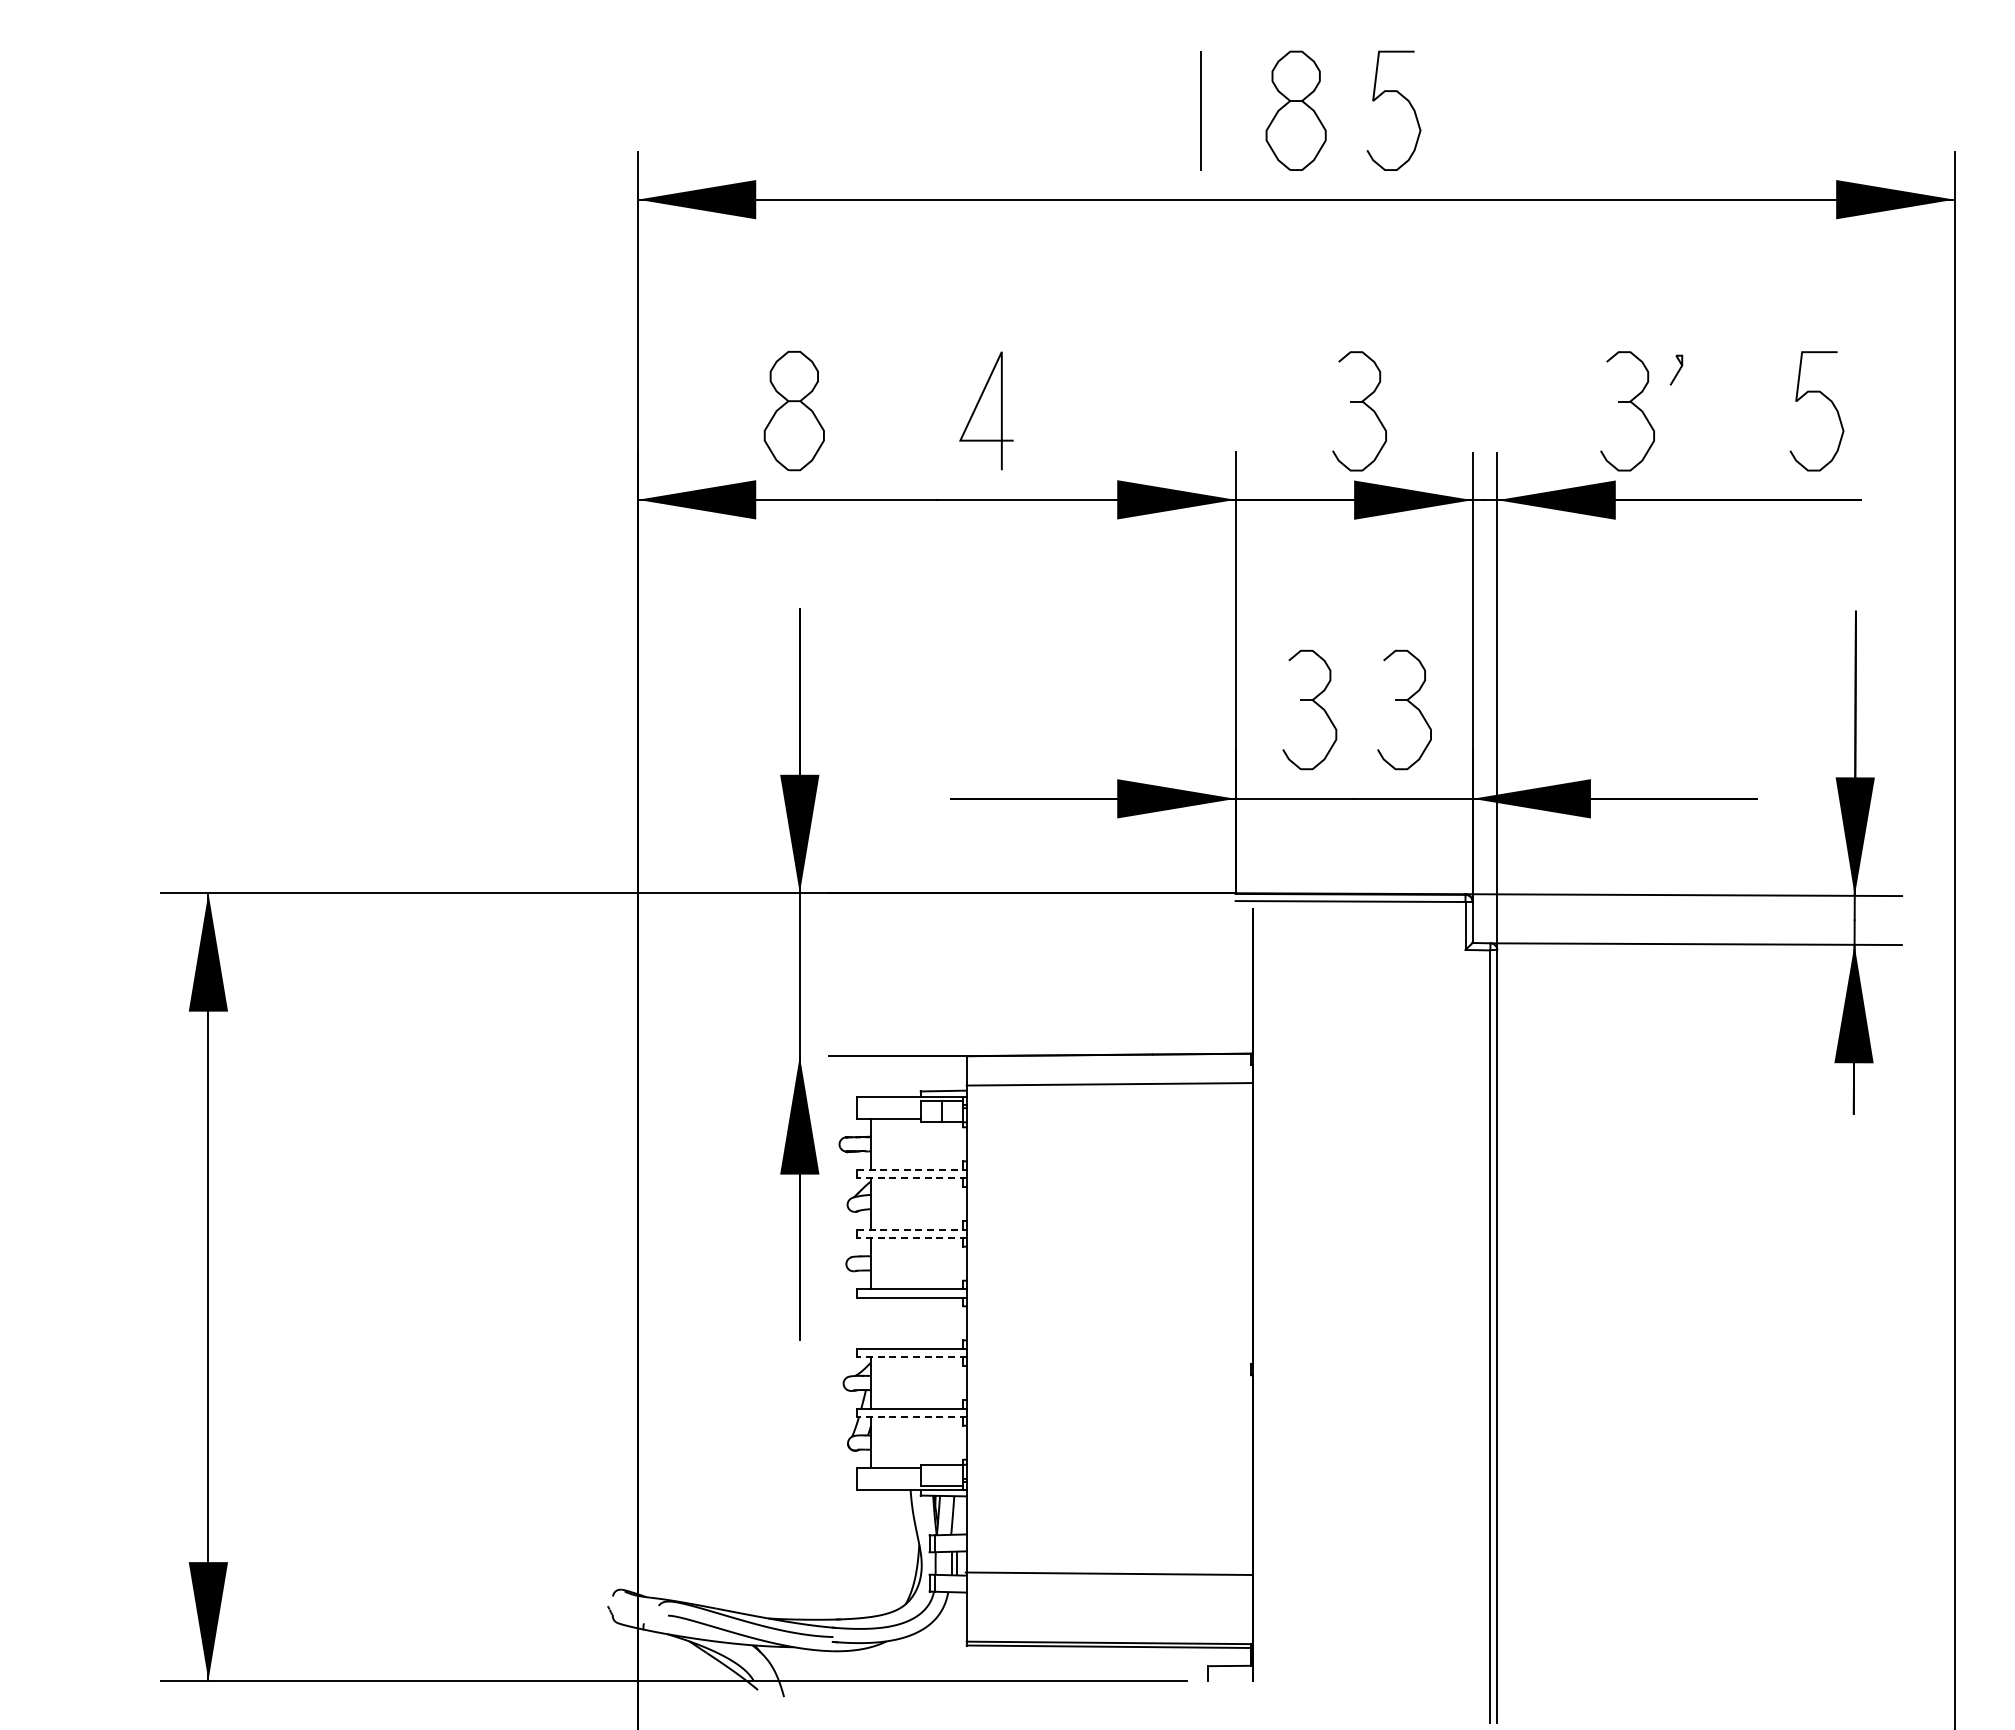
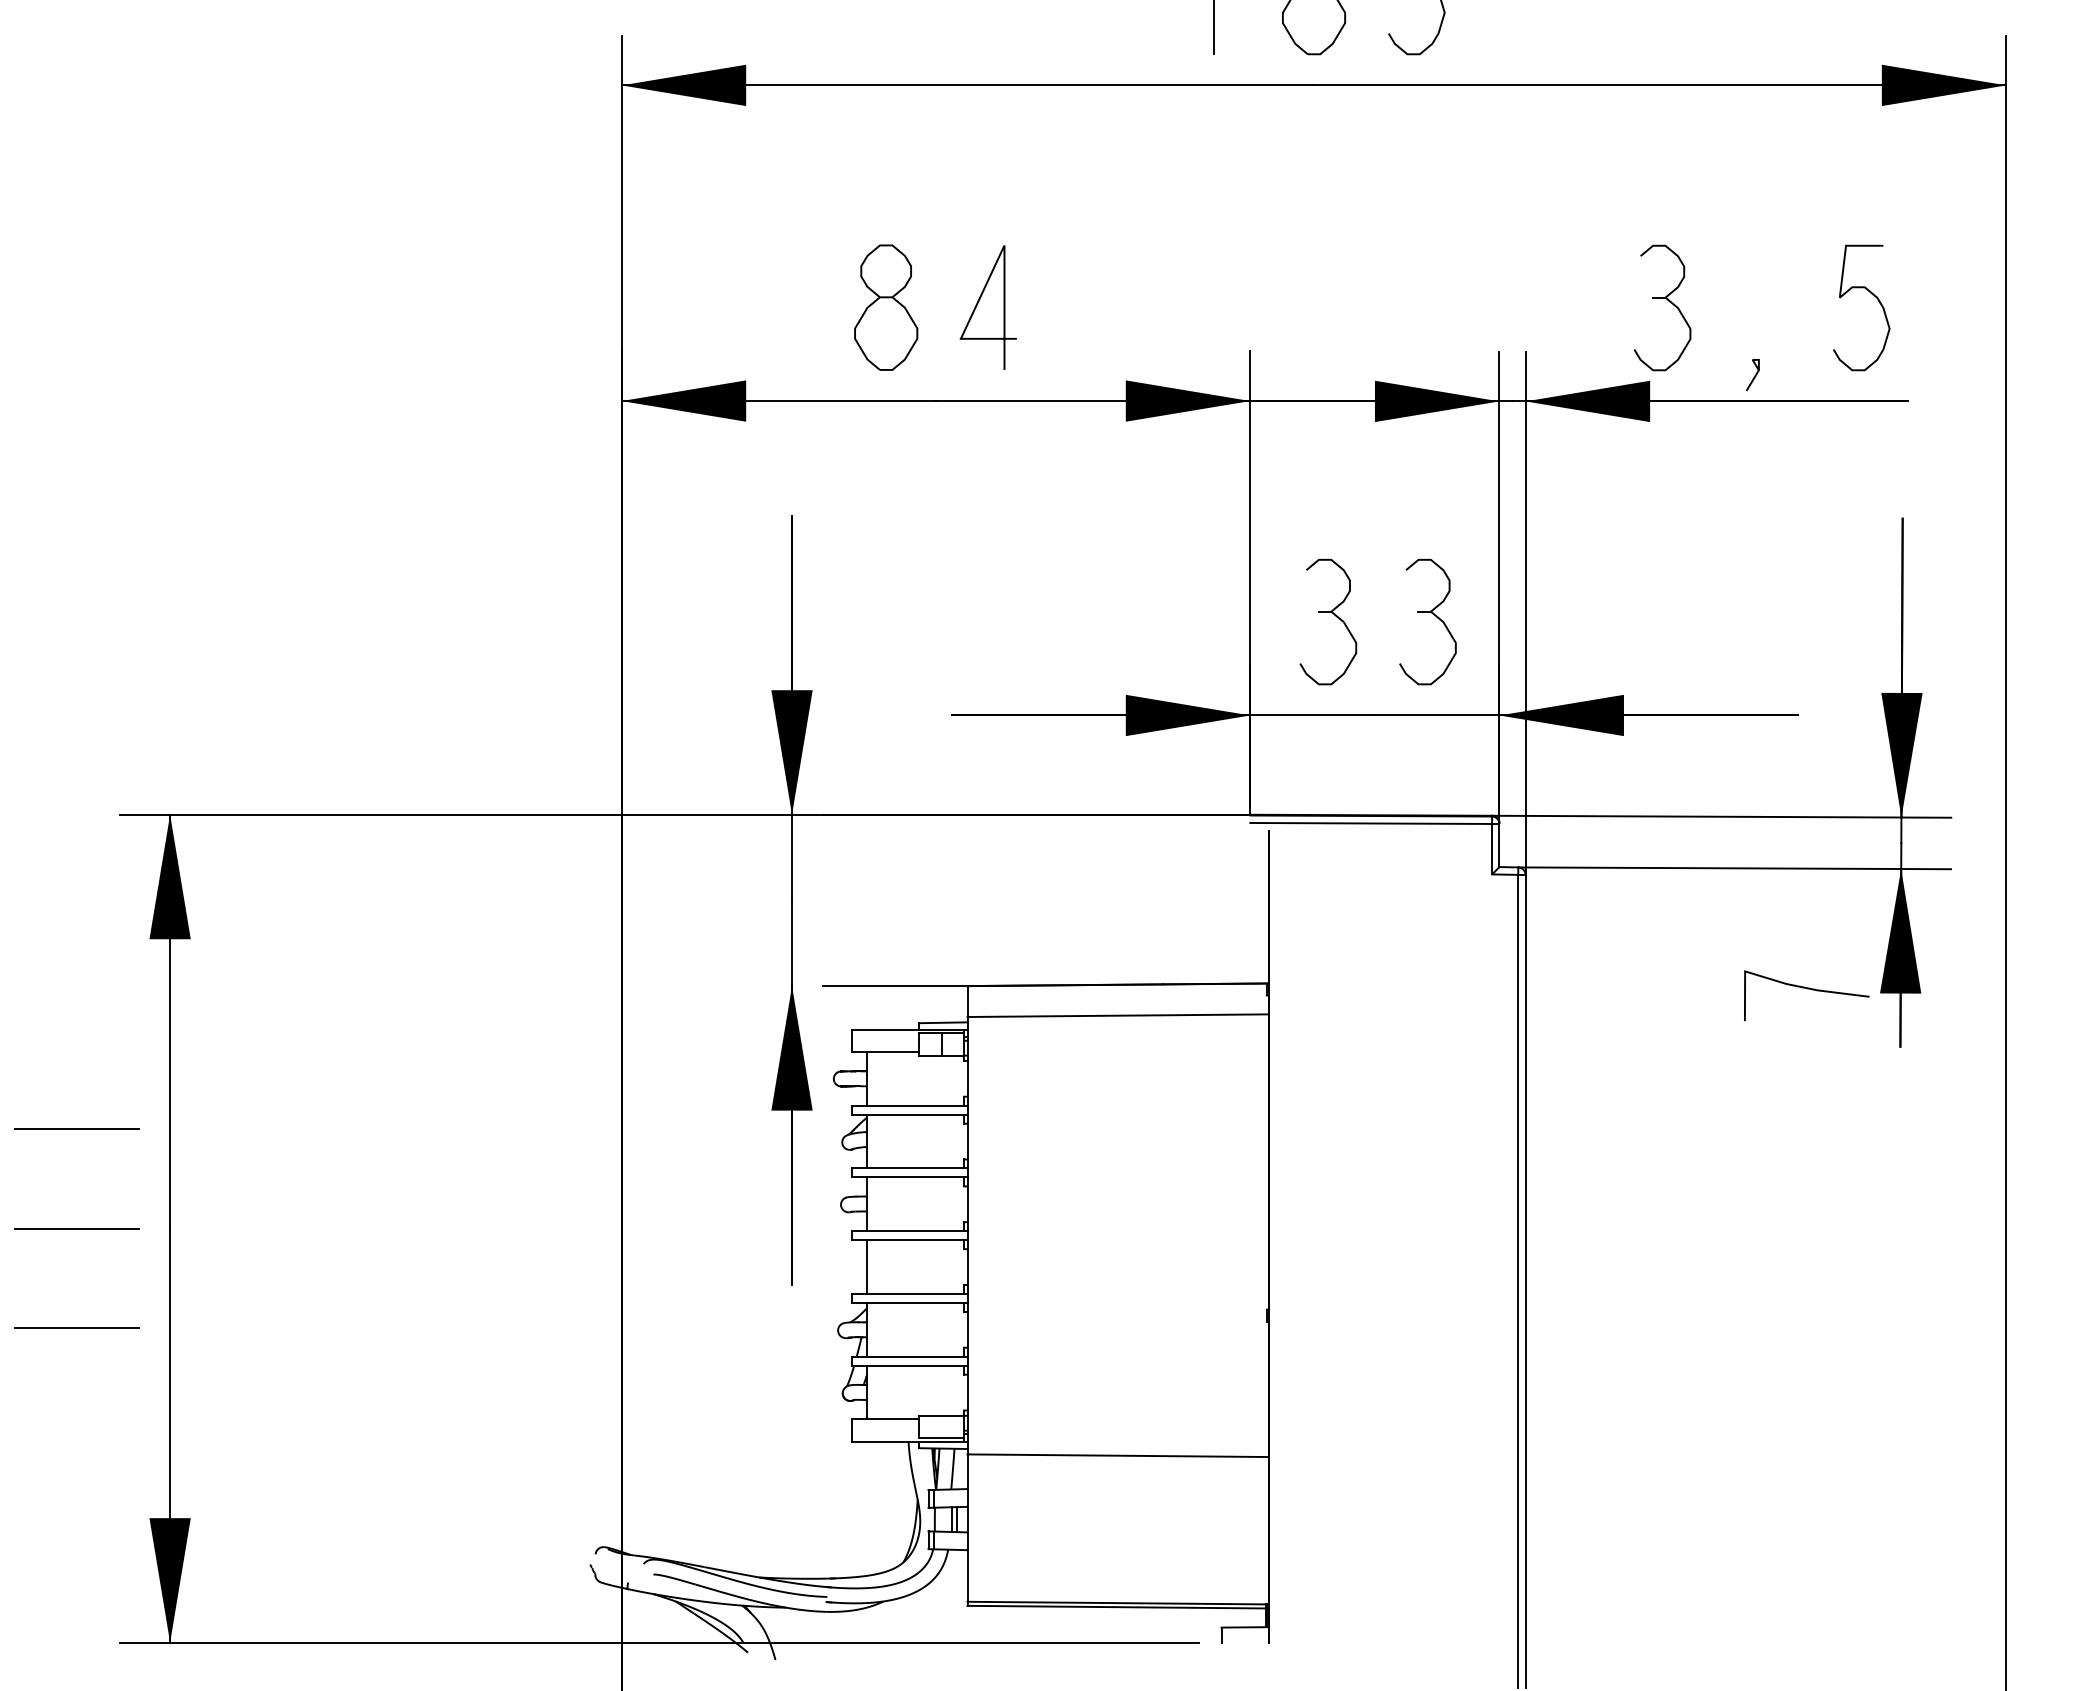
line: (1678, 369) -> (1754, 374), moved
part: (1365, 405) -> (1386, 301), removed
part: (793, 411) -> (885, 308), moved
curve: (1765, 1059) -> (1807, 989), added
line: (911, 1169) -> (909, 1105), dashed -> solid
line: (911, 1178) -> (909, 1114), dashed -> solid
line: (119, 1192) -> (76, 1129), added
line: (911, 1229) -> (909, 1168), dashed -> solid
line: (911, 1238) -> (909, 1177), dashed -> solid
line: (119, 1286) -> (76, 1228), added
line: (870, 1322) -> (866, 1266), added
line: (911, 1357) -> (909, 1302), dashed -> solid
line: (119, 1381) -> (76, 1328), added
line: (911, 1417) -> (909, 1366), dashed -> solid
line: (1108, 1573) -> (1117, 1455), moved

